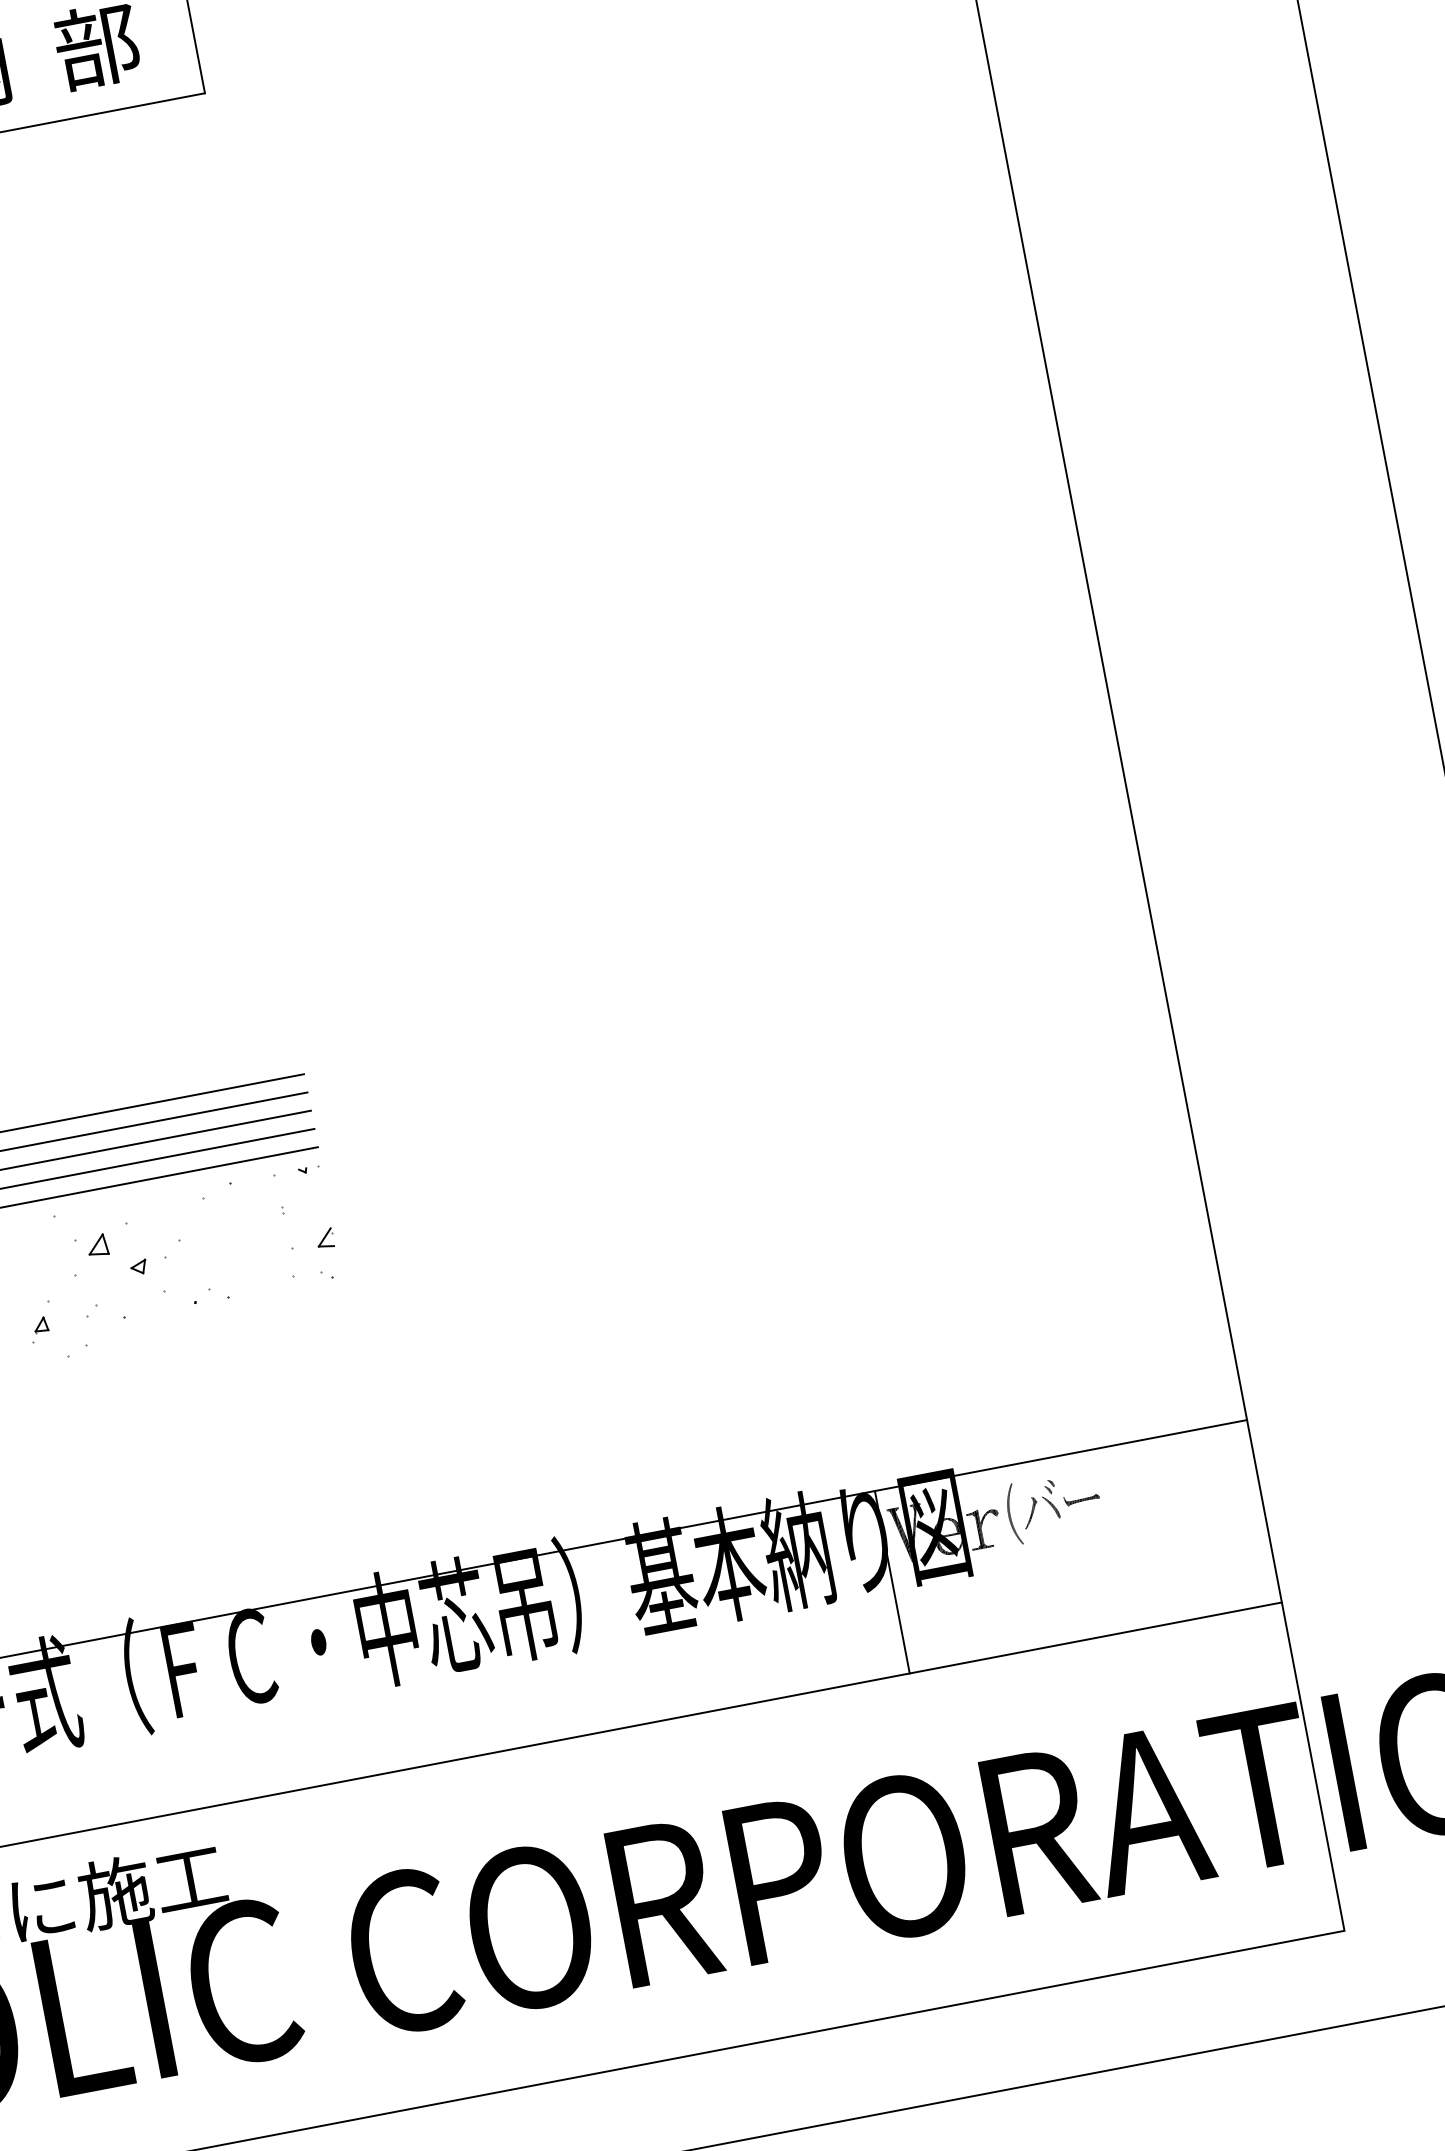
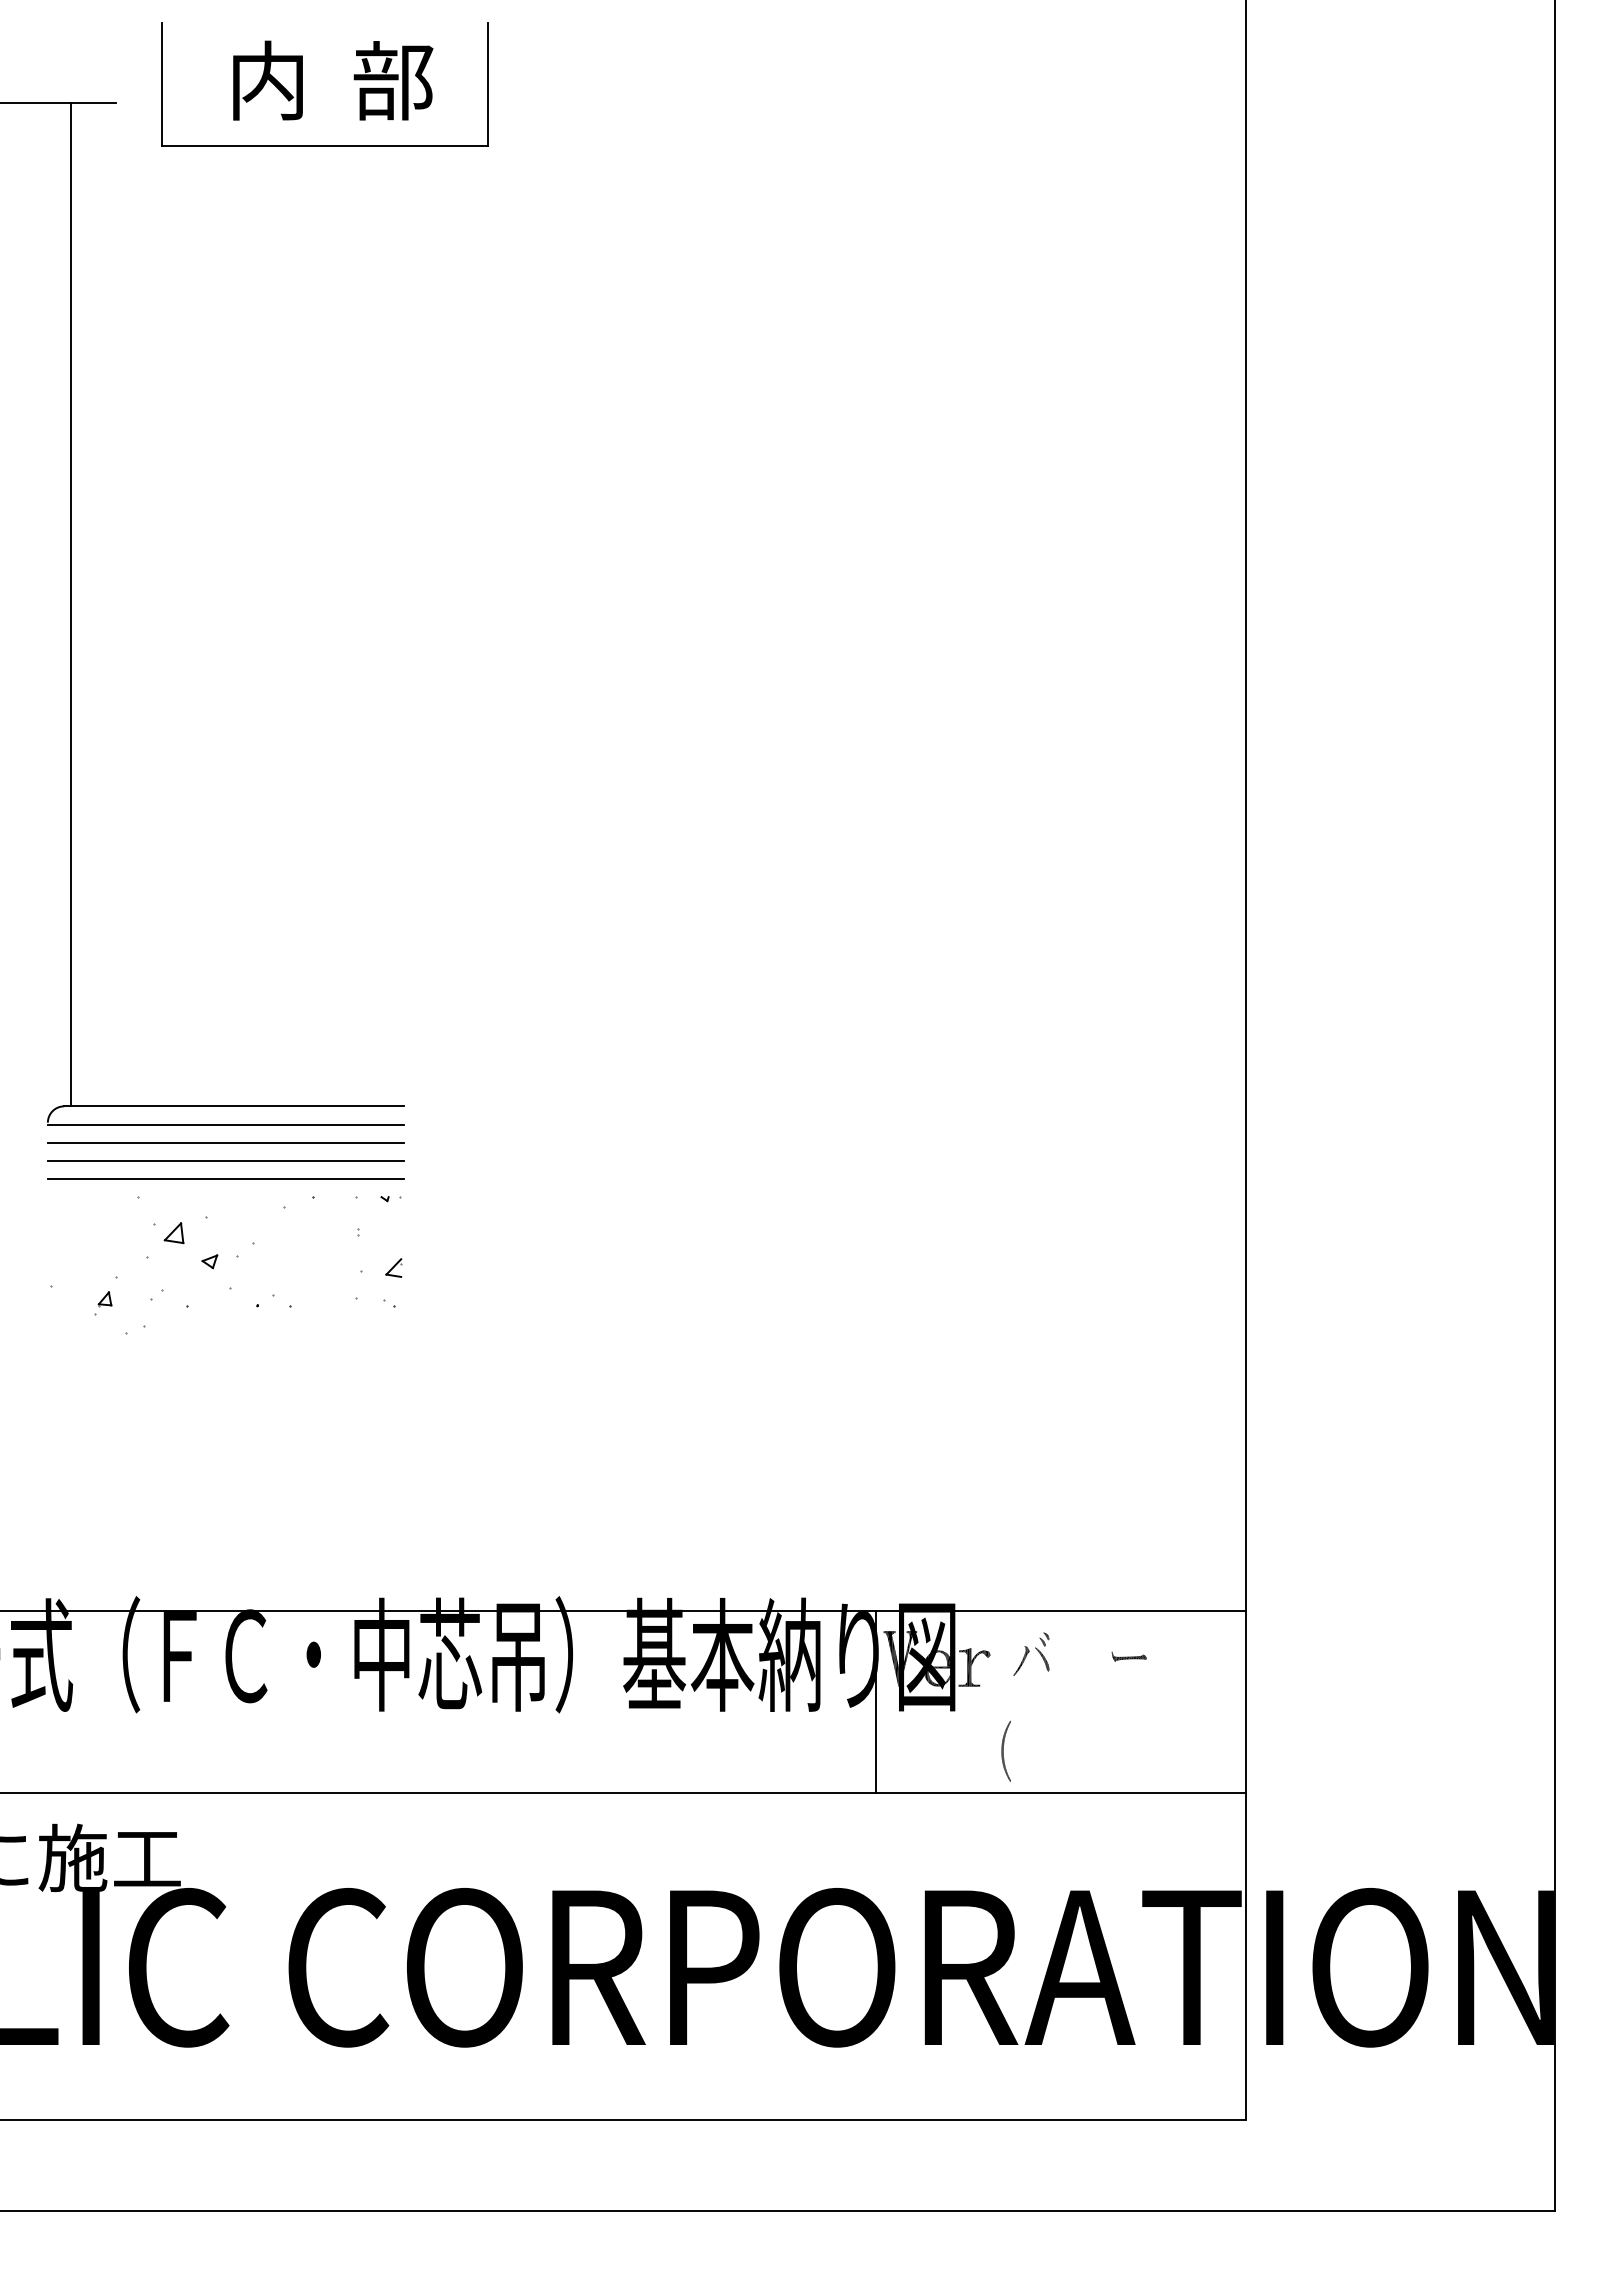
part: (1081, 1498) -> (1128, 1656), moved
part: (1012, 1513) -> (1005, 1750), moved

